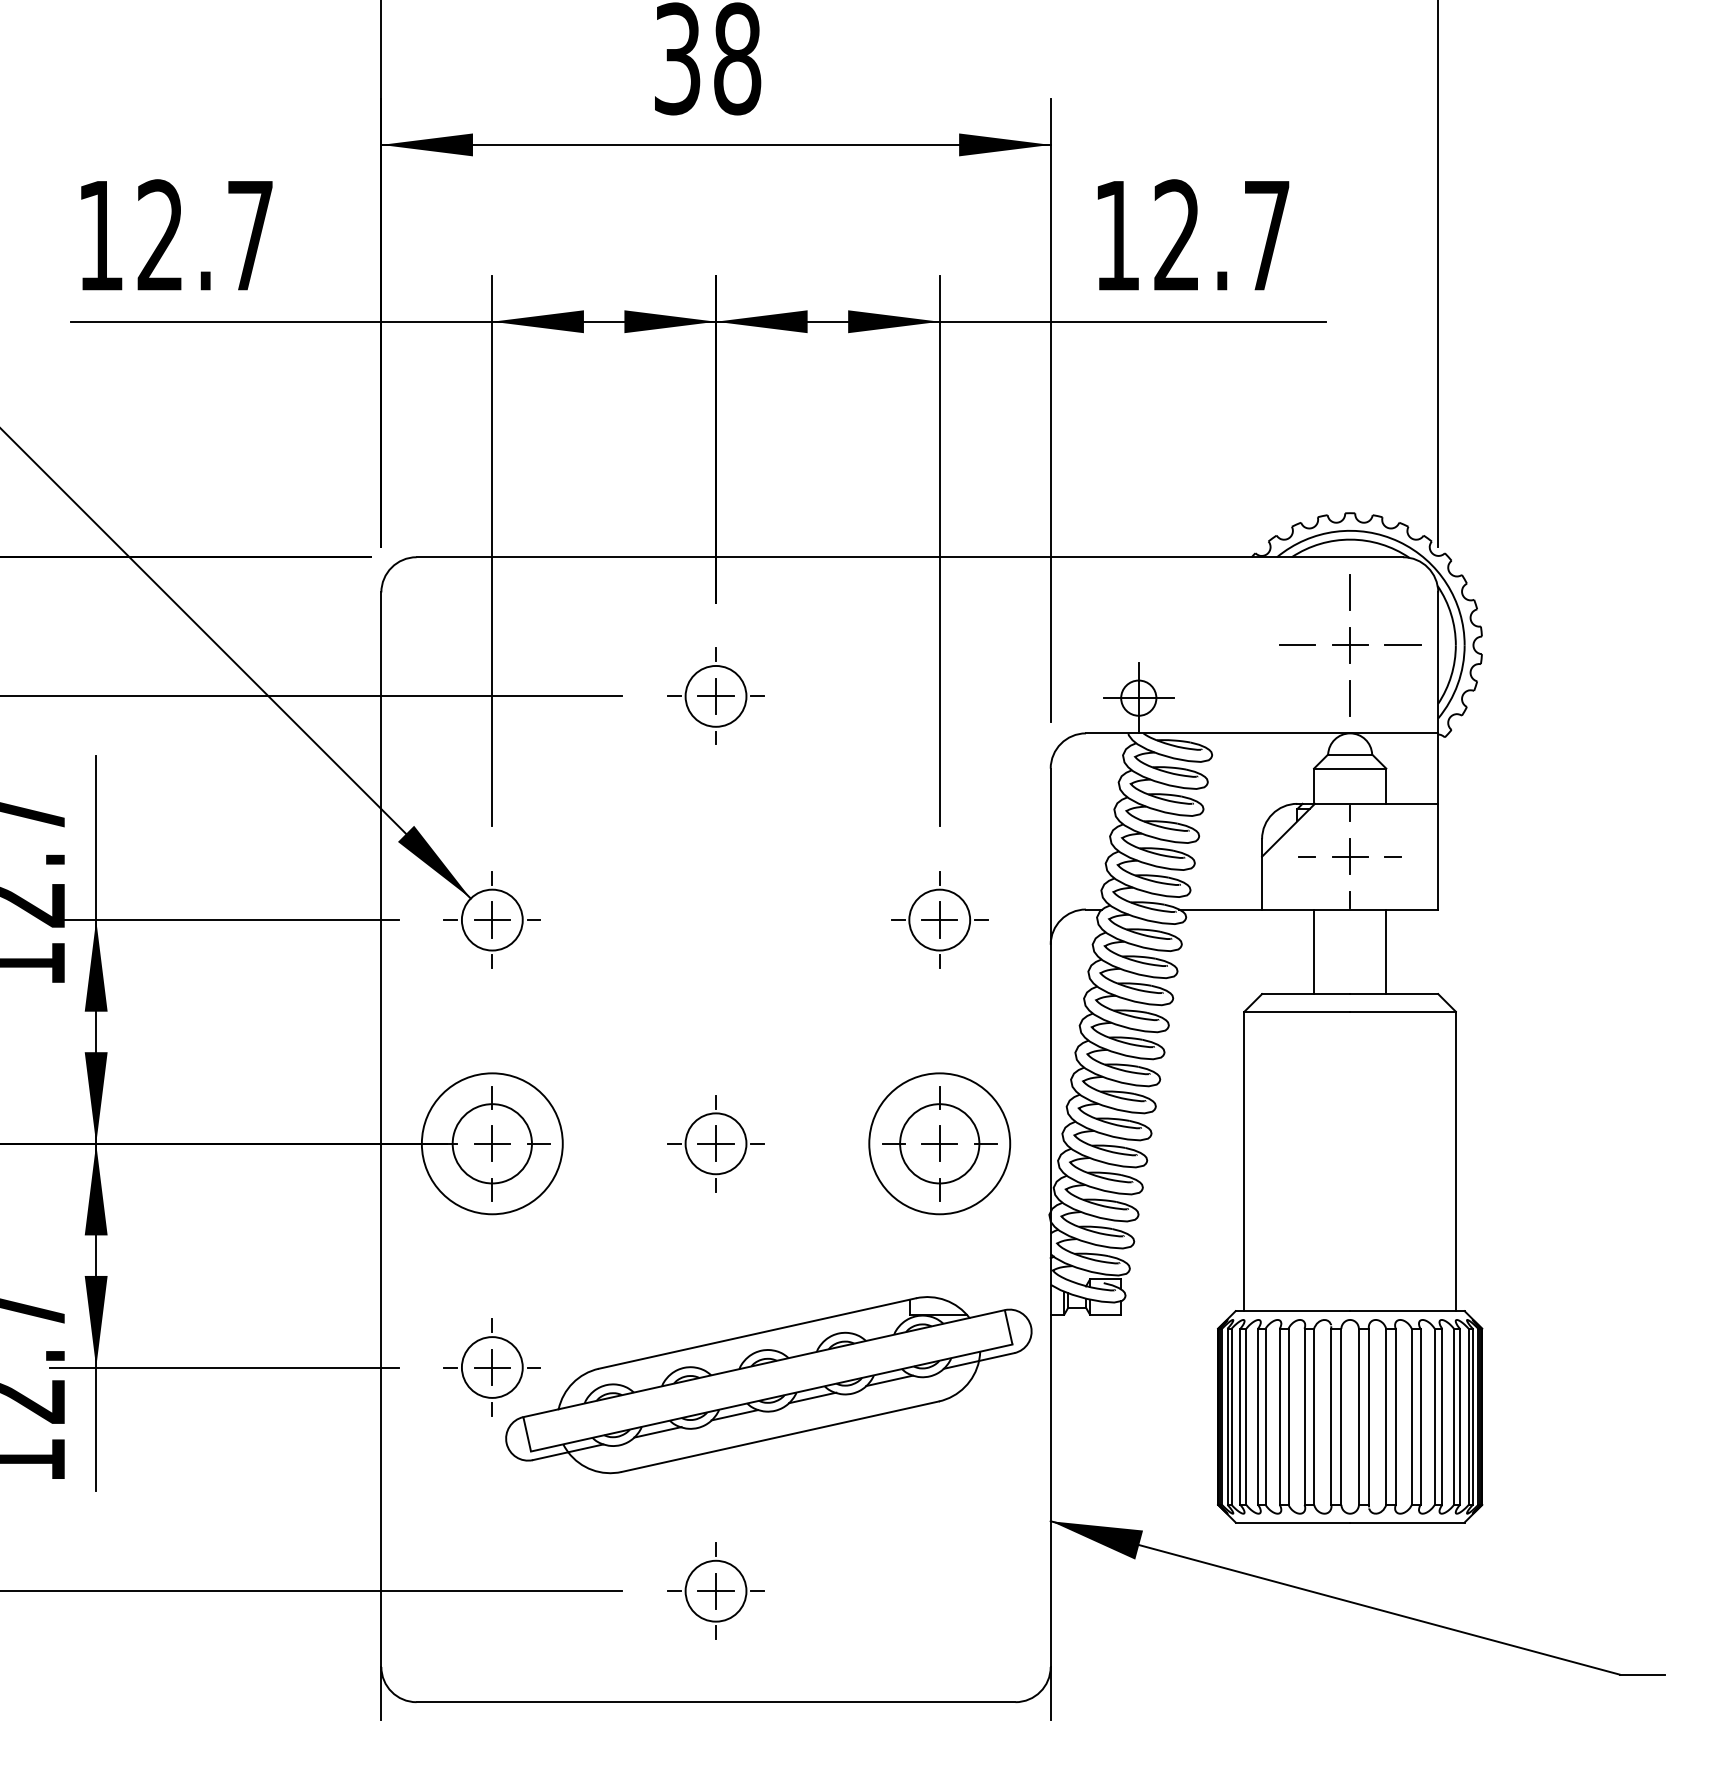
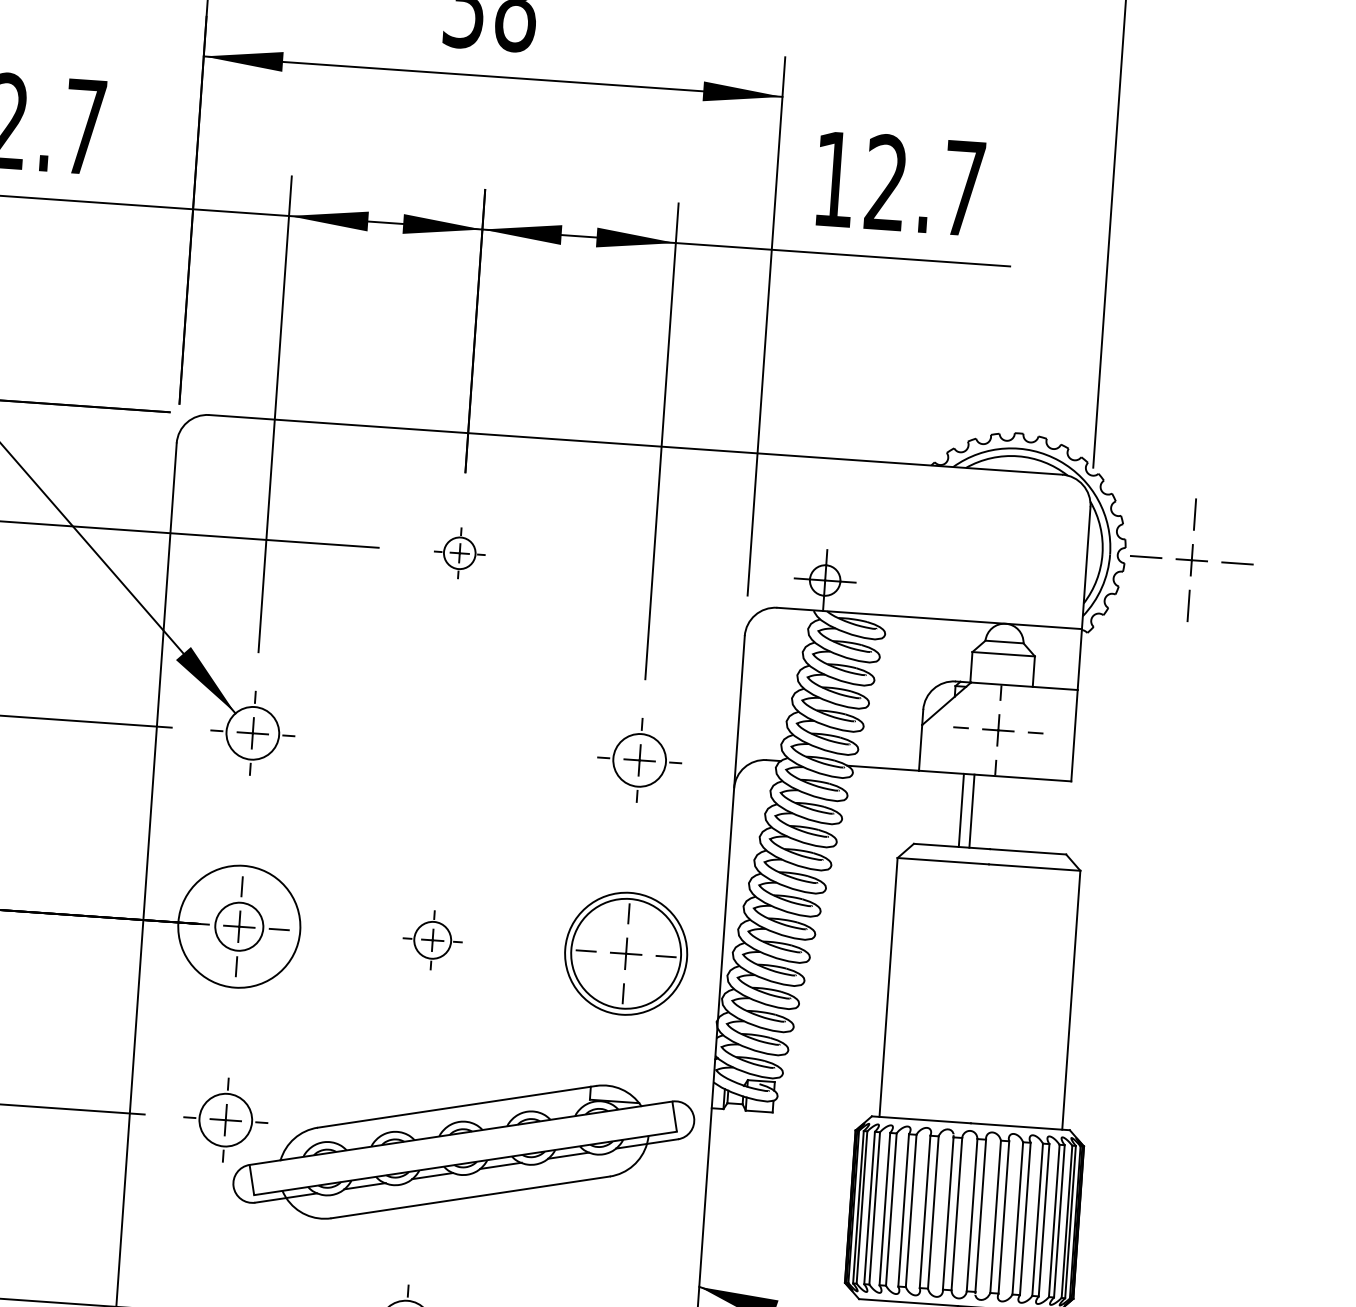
part: (1350, 645) -> (1192, 560), moved
part: (715, 695) -> (459, 552), size x0.6
line: (1386, 951) -> (972, 810), moved
circle: (491, 1143) -> (238, 926), size x0.7
part: (715, 1143) -> (432, 939), size x0.7
circle: (939, 1143) -> (625, 953), size x1.6

